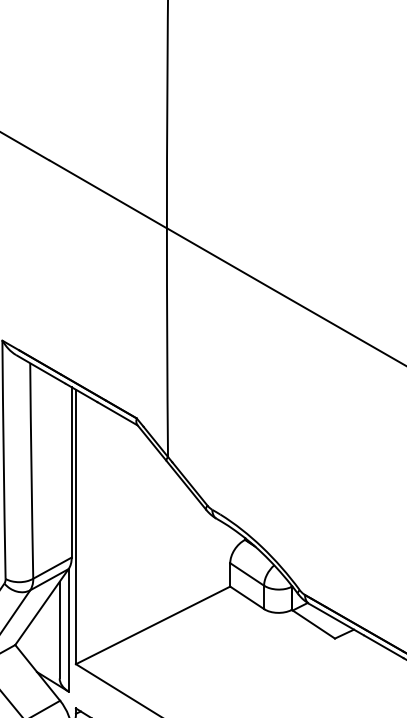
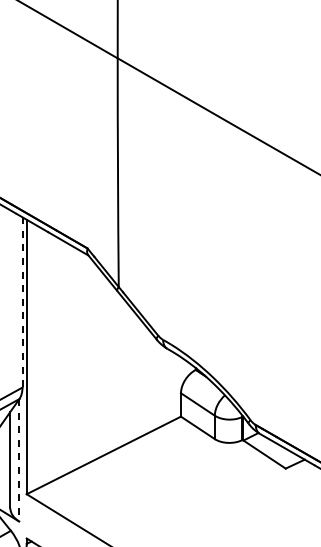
line: (71, 472) -> (22, 302), solid -> dashed
line: (68, 630) -> (19, 460), solid -> dashed

